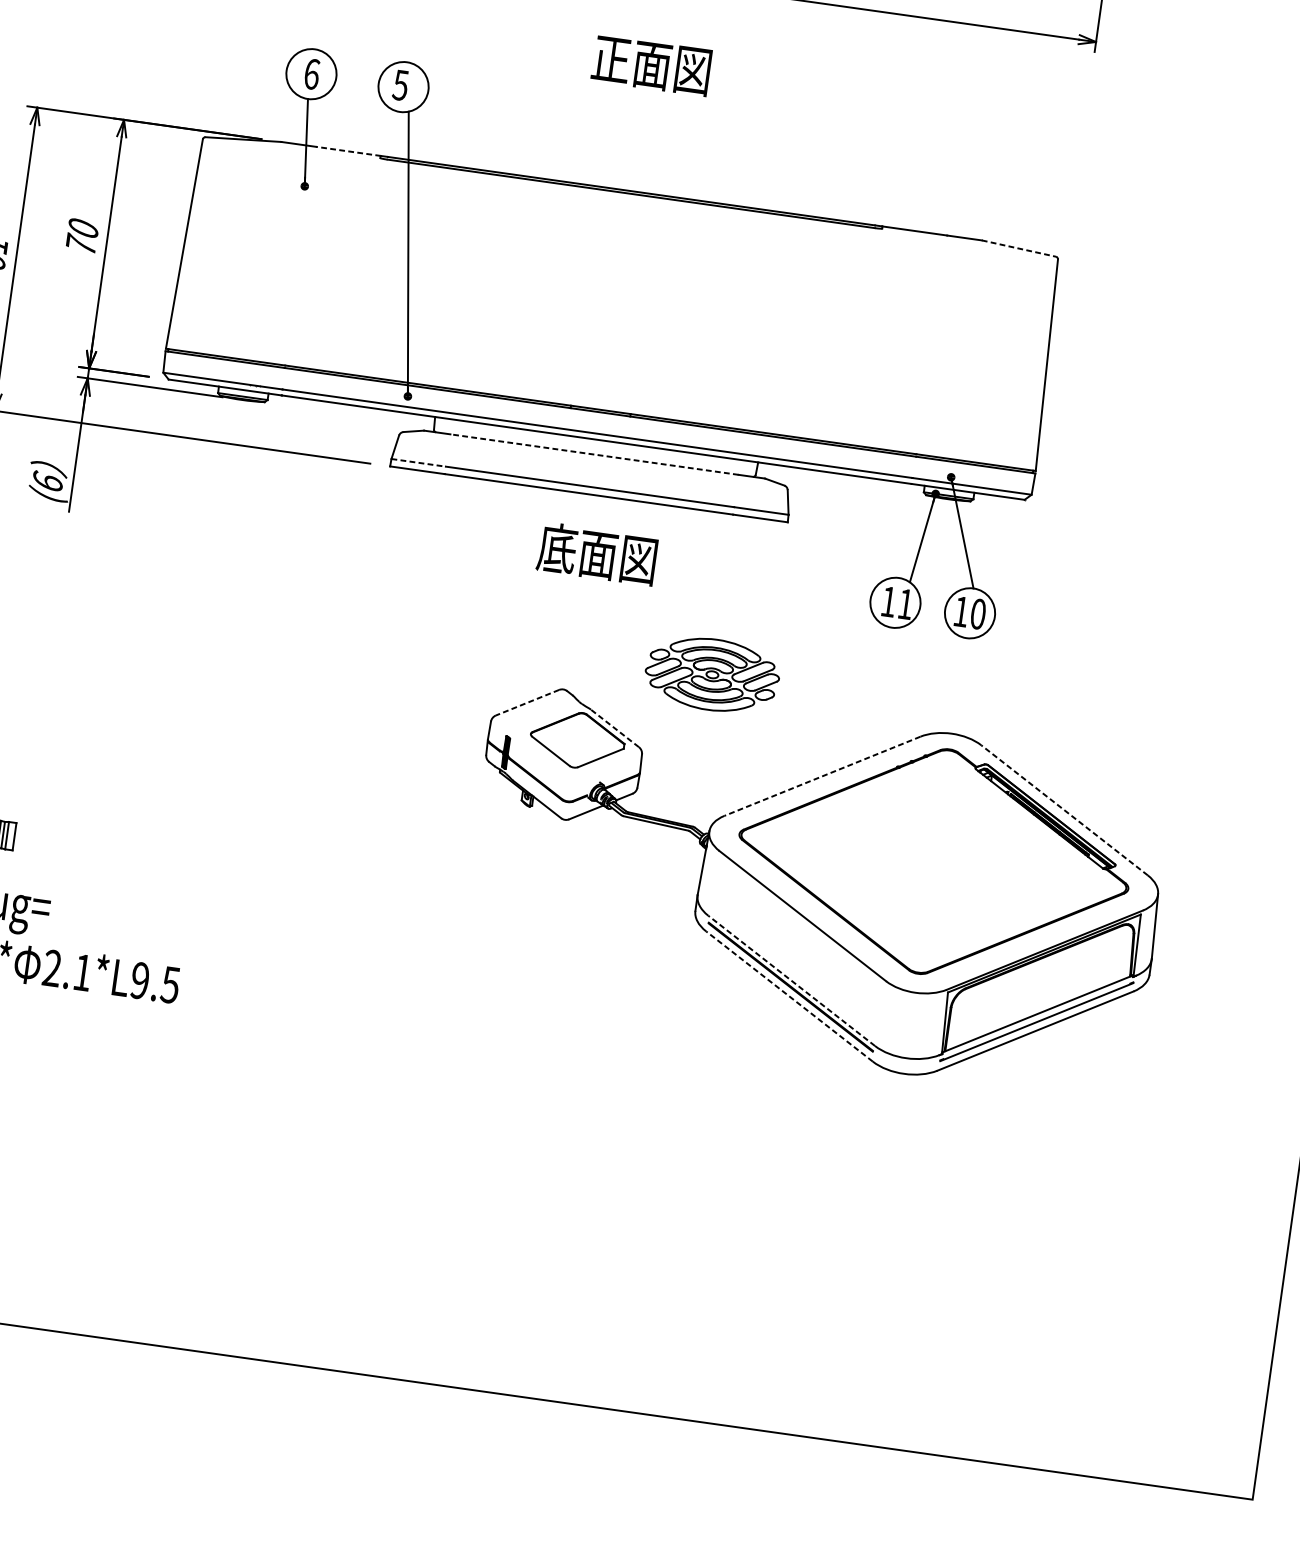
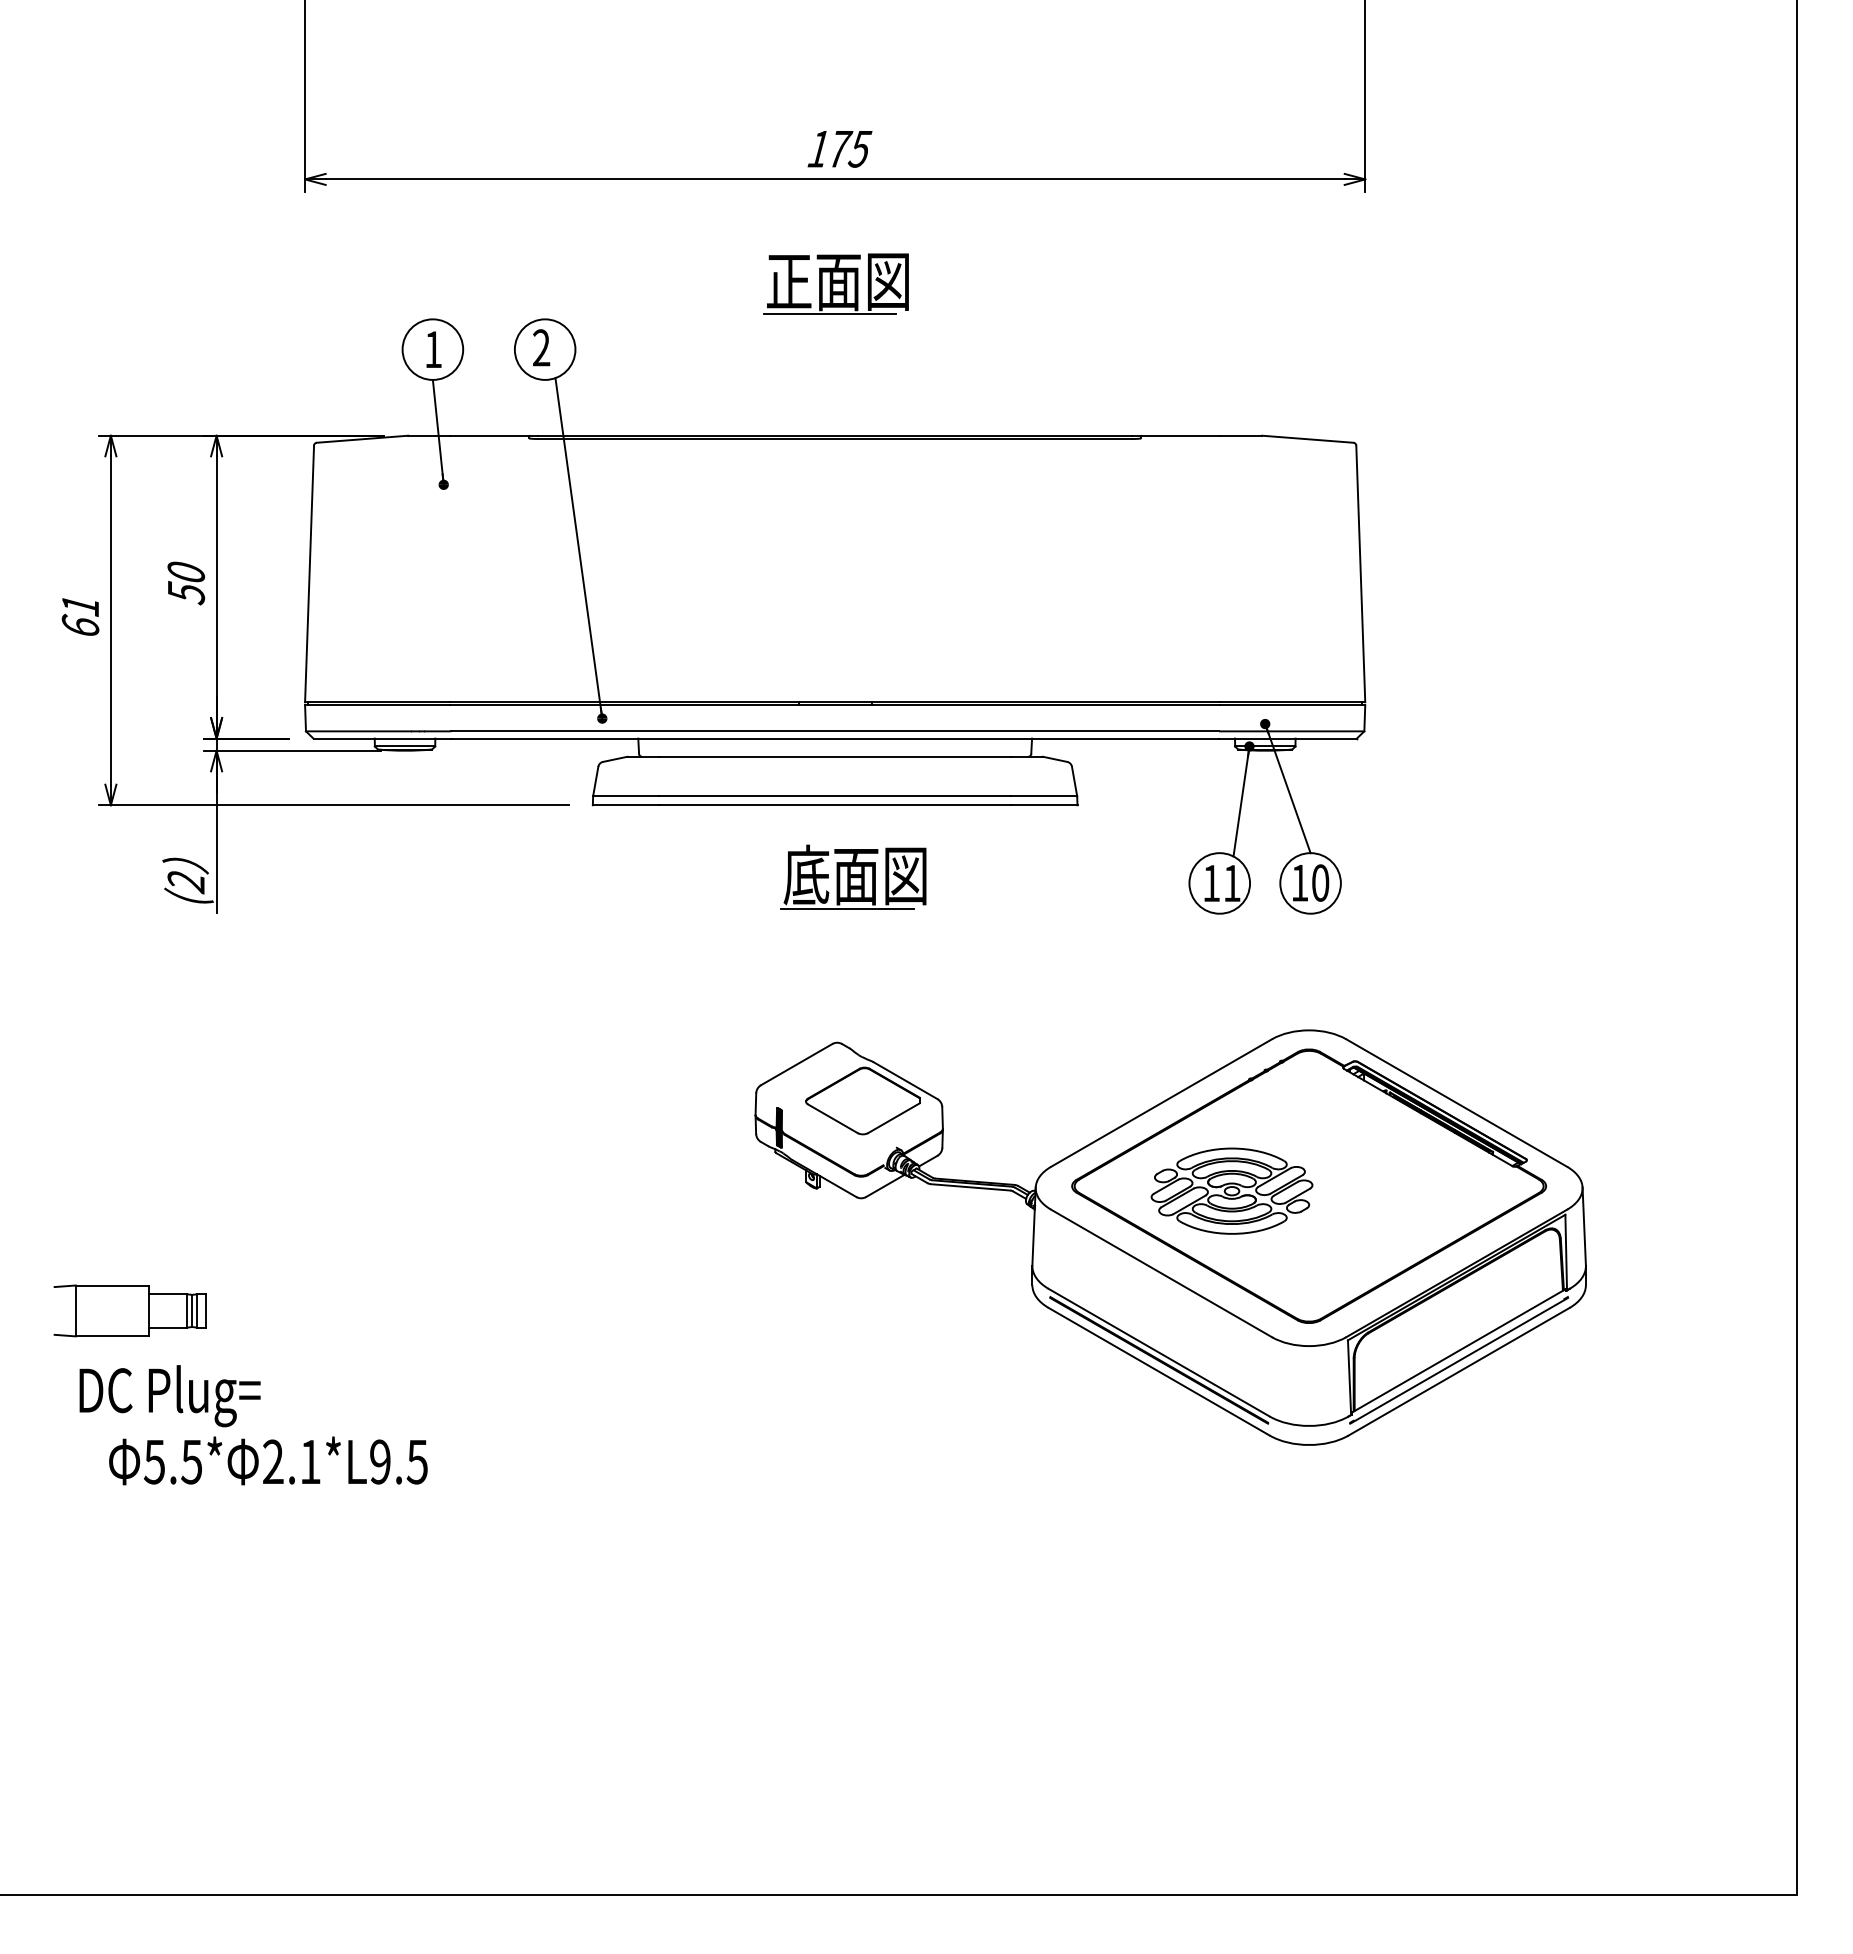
text: (311, 74) -> (433, 349), 6 -> 1
text: (400, 84) -> (541, 347), 5 -> 2
line: (640, 91) -> (829, 314), added
line: (348, 151) -> (490, 435), dashed -> solid
text: (81, 245) -> (186, 592), 70 -> 50
line: (1018, 248) -> (1307, 439), dashed -> solid
line: (594, 454) -> (835, 756), dashed -> solid
line: (418, 463) -> (626, 796), dashed -> solid
text: (47, 482) -> (186, 881), (6 -> (2
line: (587, 580) -> (847, 908), added
part: (712, 674) -> (1231, 1190), moved
line: (527, 702) -> (796, 1064), dashed -> solid
line: (614, 728) -> (905, 1080), dashed -> solid
line: (822, 776) -> (1161, 1103), dashed -> solid
line: (1064, 810) -> (1456, 1103), dashed -> solid
line: (791, 980) -> (1159, 1352), dashed -> solid
line: (789, 996) -> (1159, 1371), dashed -> solid

